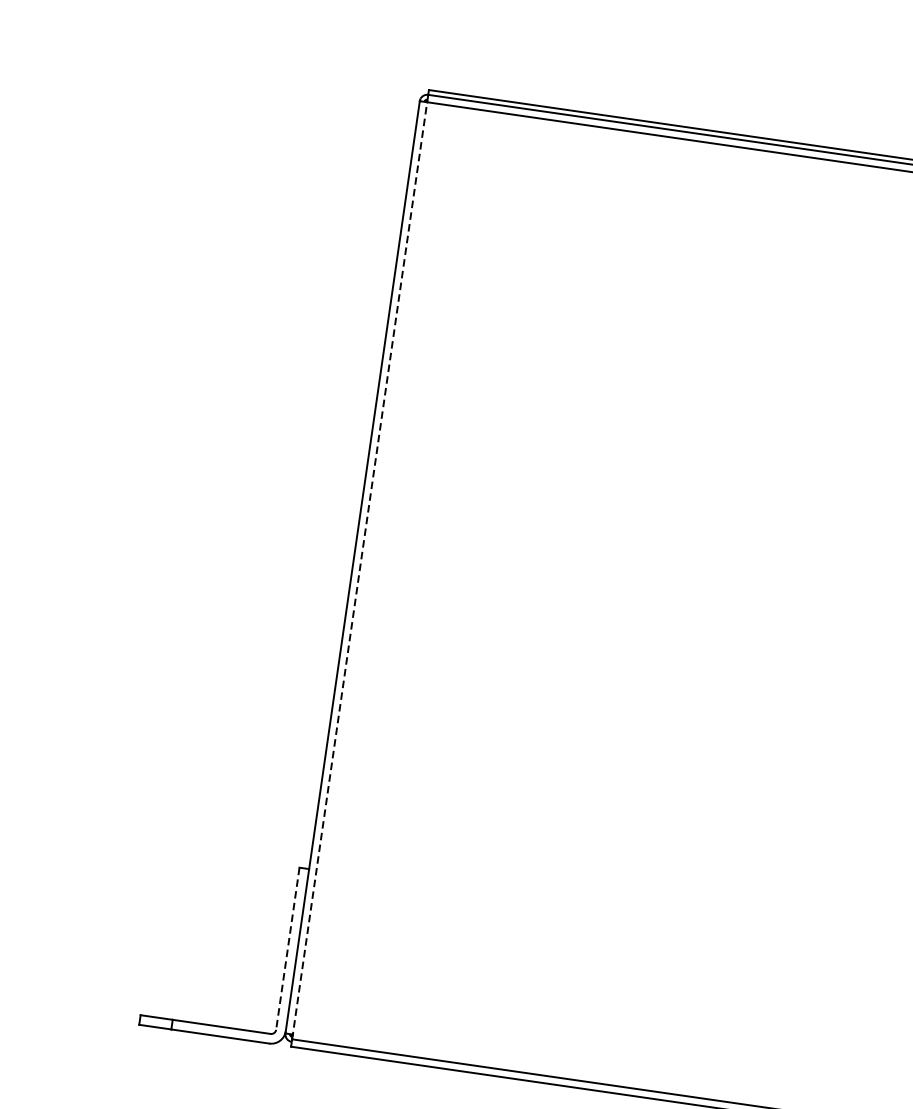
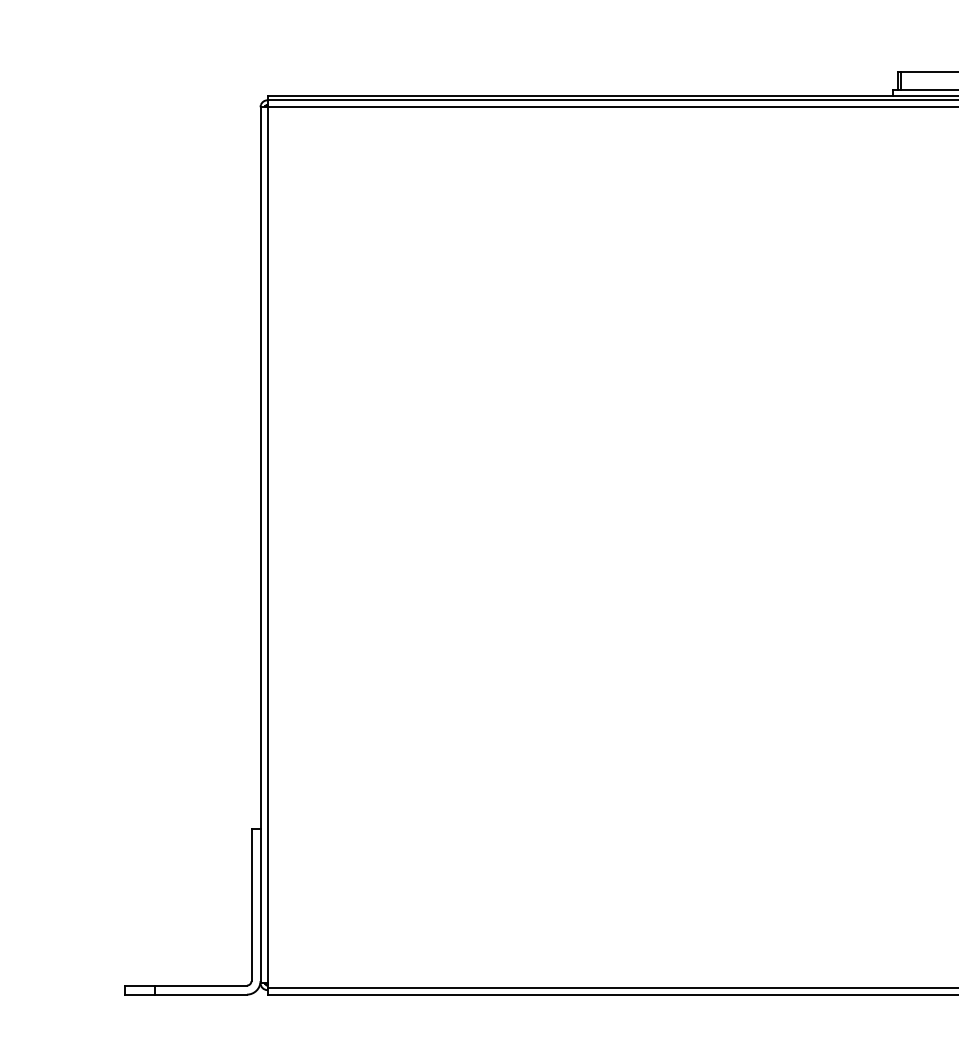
line: (359, 569) -> (267, 546), dashed -> solid
line: (287, 949) -> (251, 905), dashed -> solid

